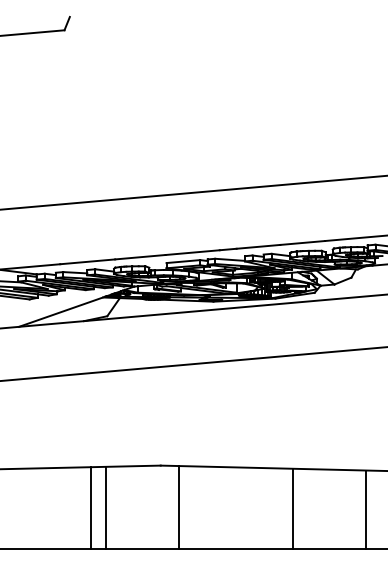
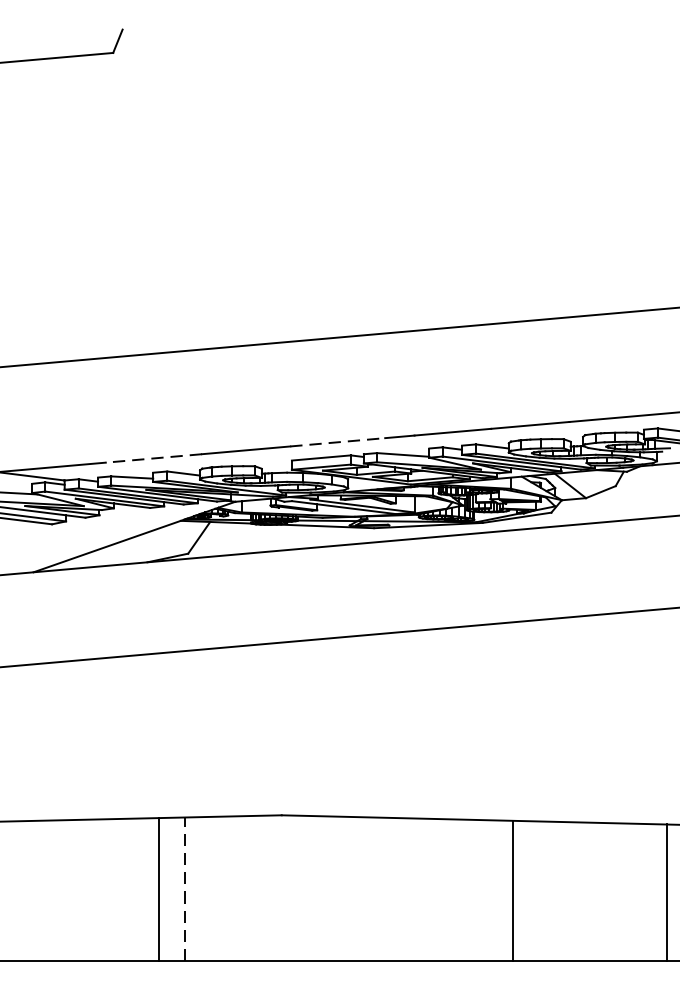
line: (193, 252) -> (339, 442), solid -> dashed
line: (87, 261) -> (153, 457), solid -> dashed
line: (105, 507) -> (185, 888), solid -> dashed
line: (179, 507) -> (314, 888), removed
line: (366, 509) -> (666, 892), moved

